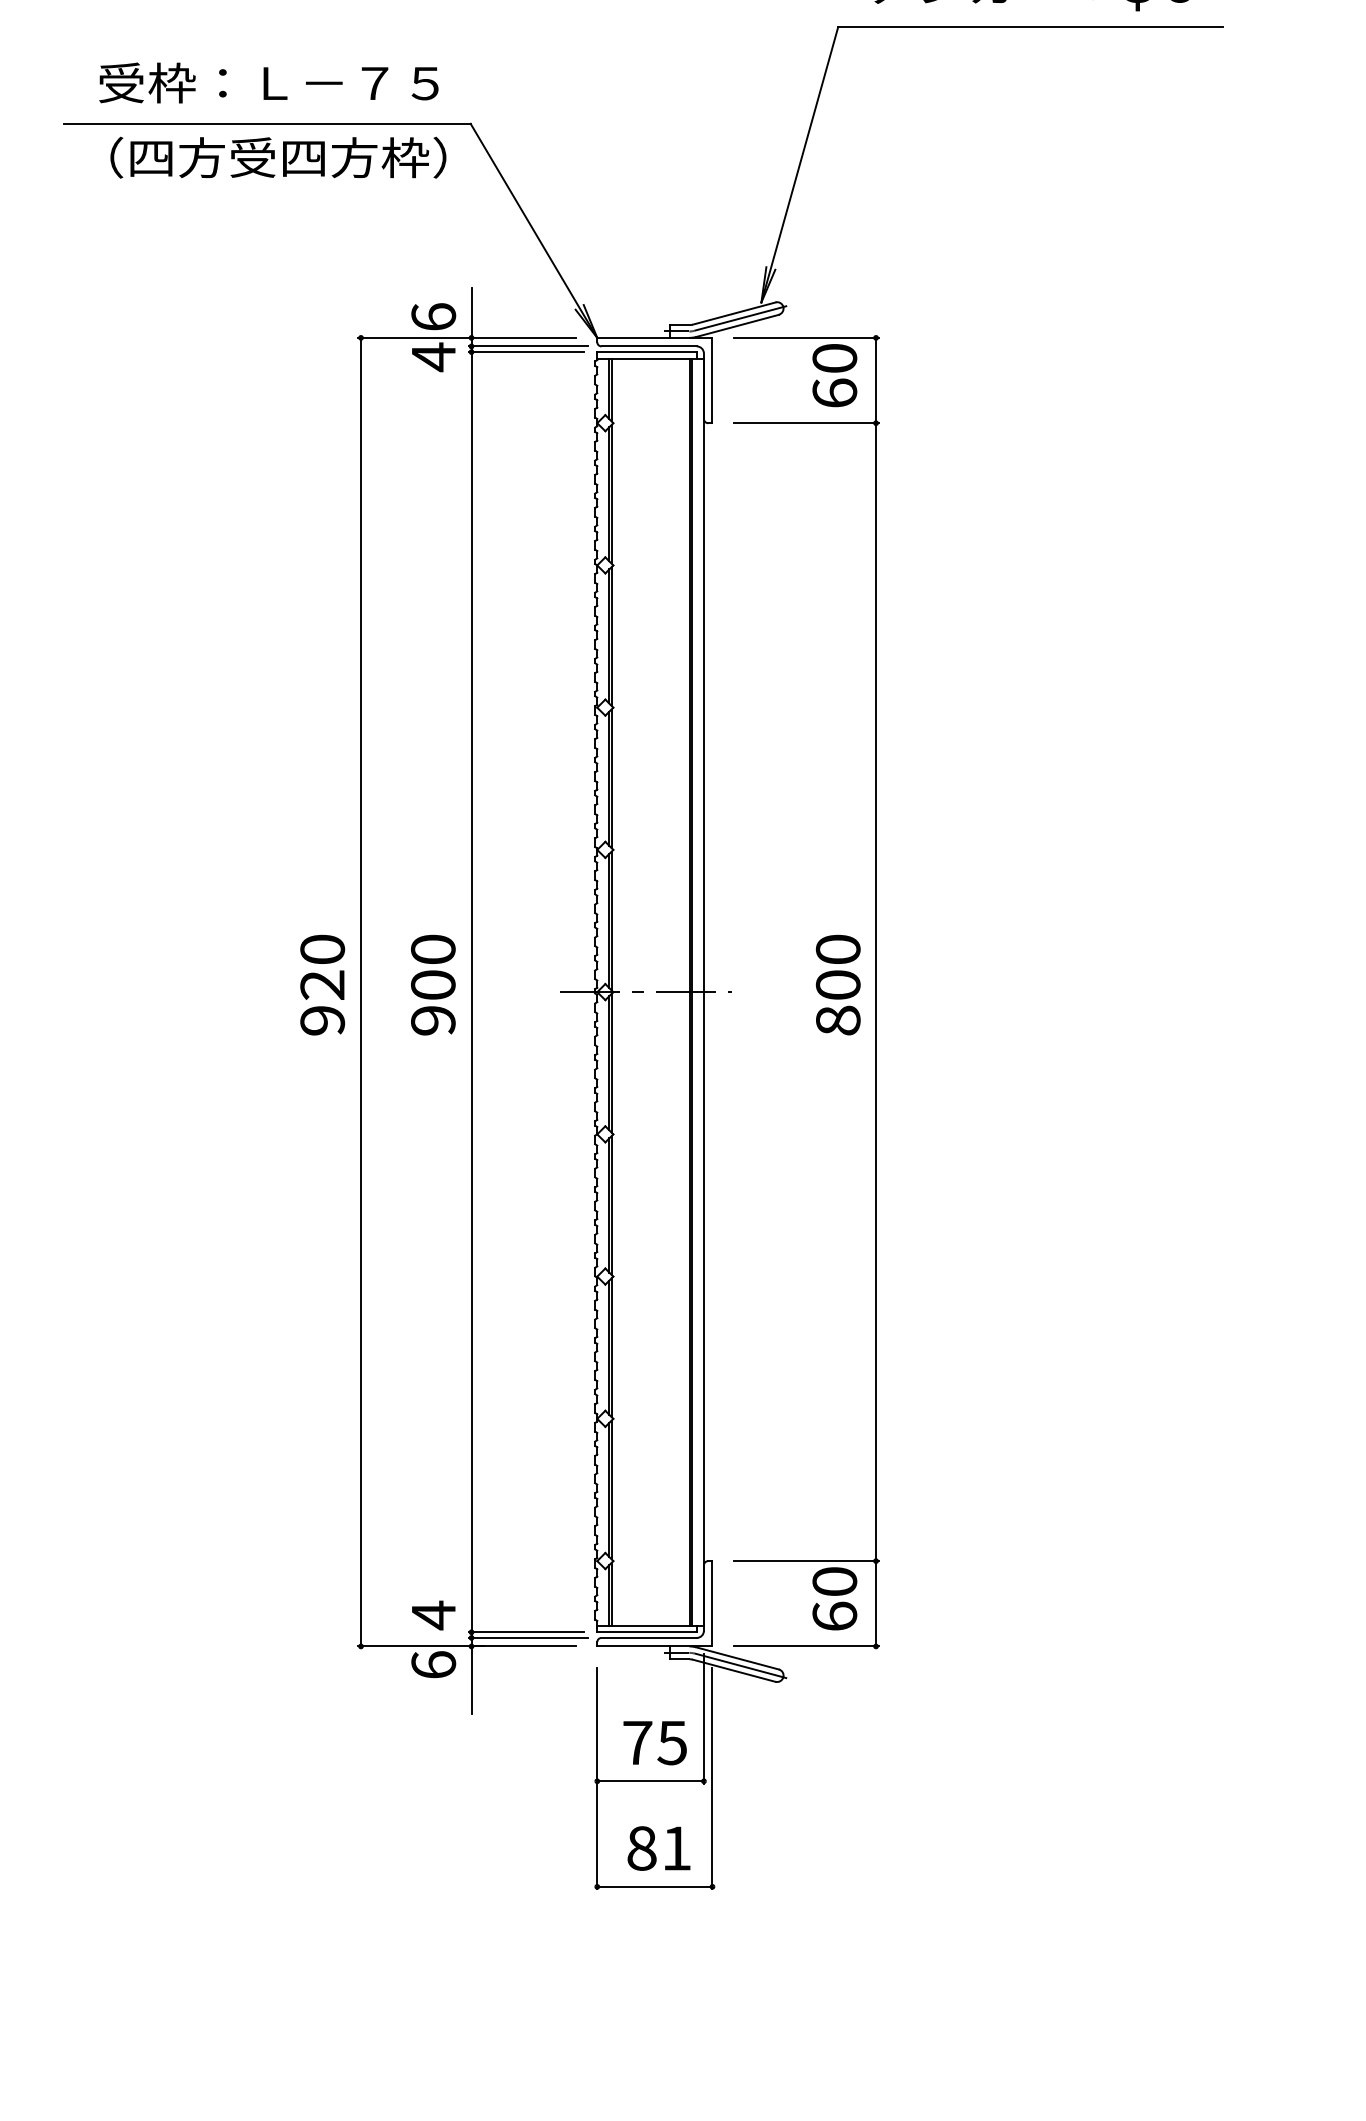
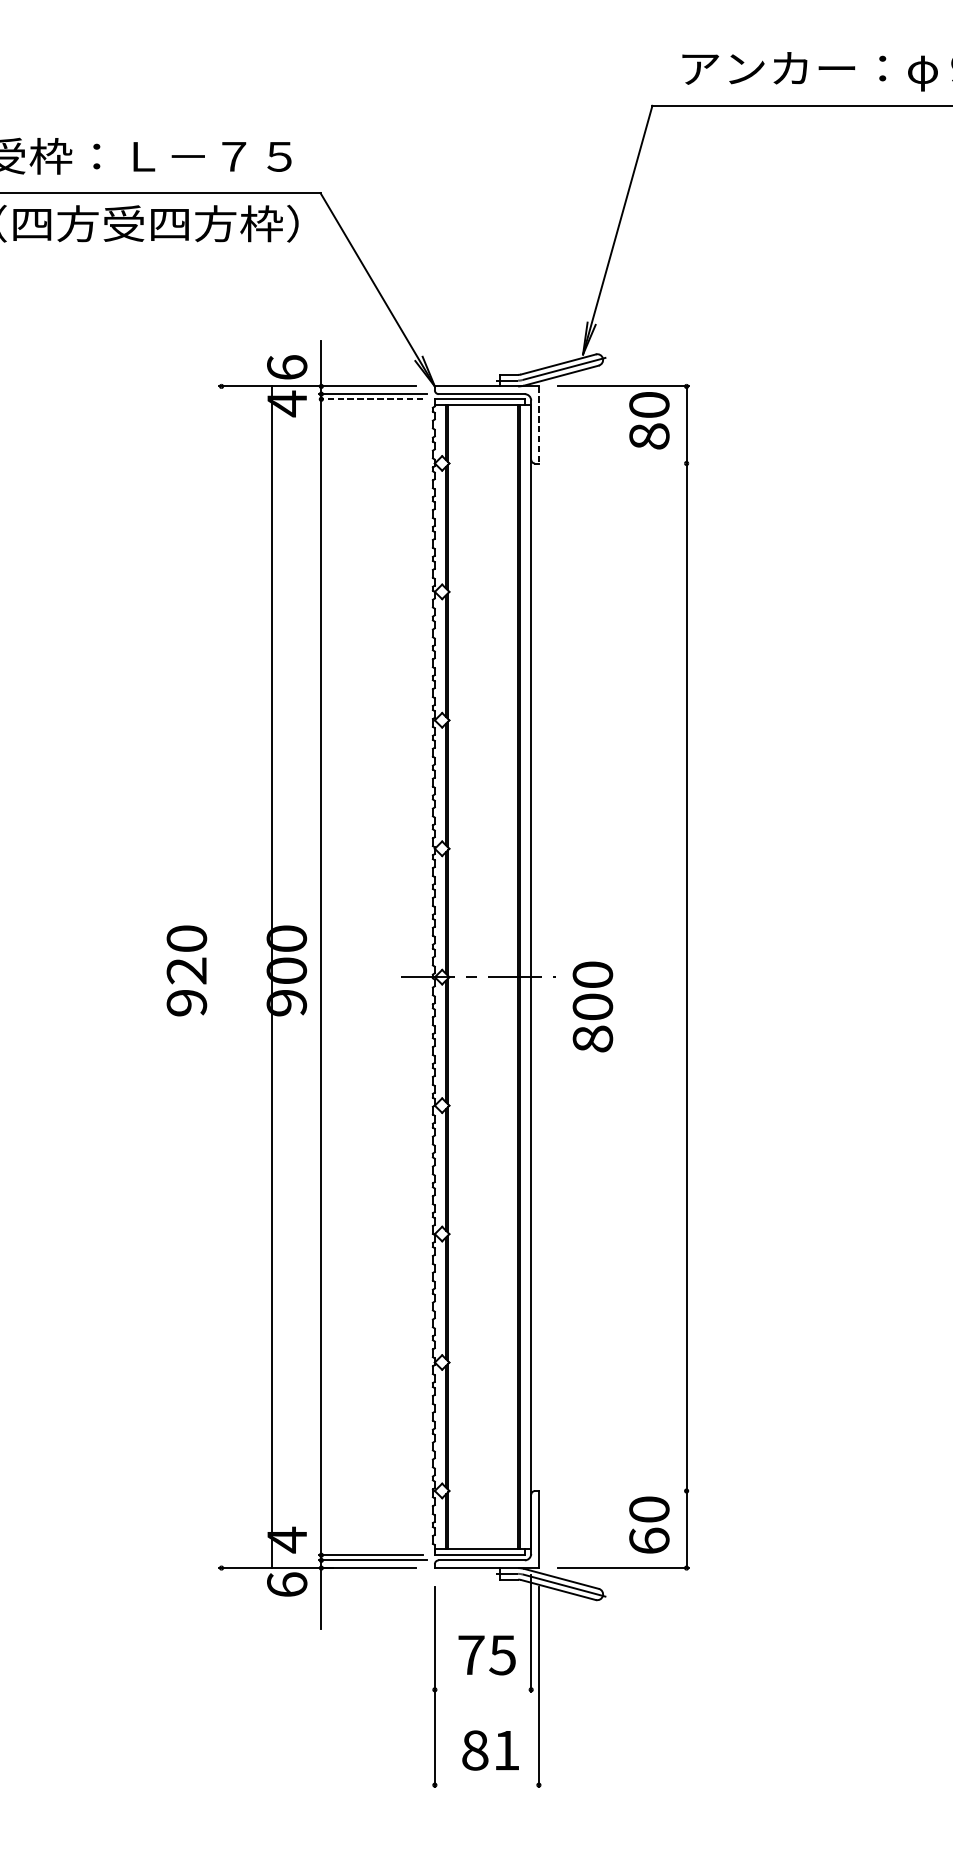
line: (526, 352) -> (370, 399), solid -> dashed
line: (712, 380) -> (538, 424), solid -> dashed
text: (834, 392) -> (649, 435), 60 -> 80
line: (805, 423) -> (622, 463), removed
text: (837, 984) -> (592, 1006), moved
line: (361, 991) -> (272, 976), moved
line: (805, 1561) -> (622, 1491), removed
line: (650, 1781) -> (482, 1690), removed
line: (654, 1886) -> (486, 1784), removed

